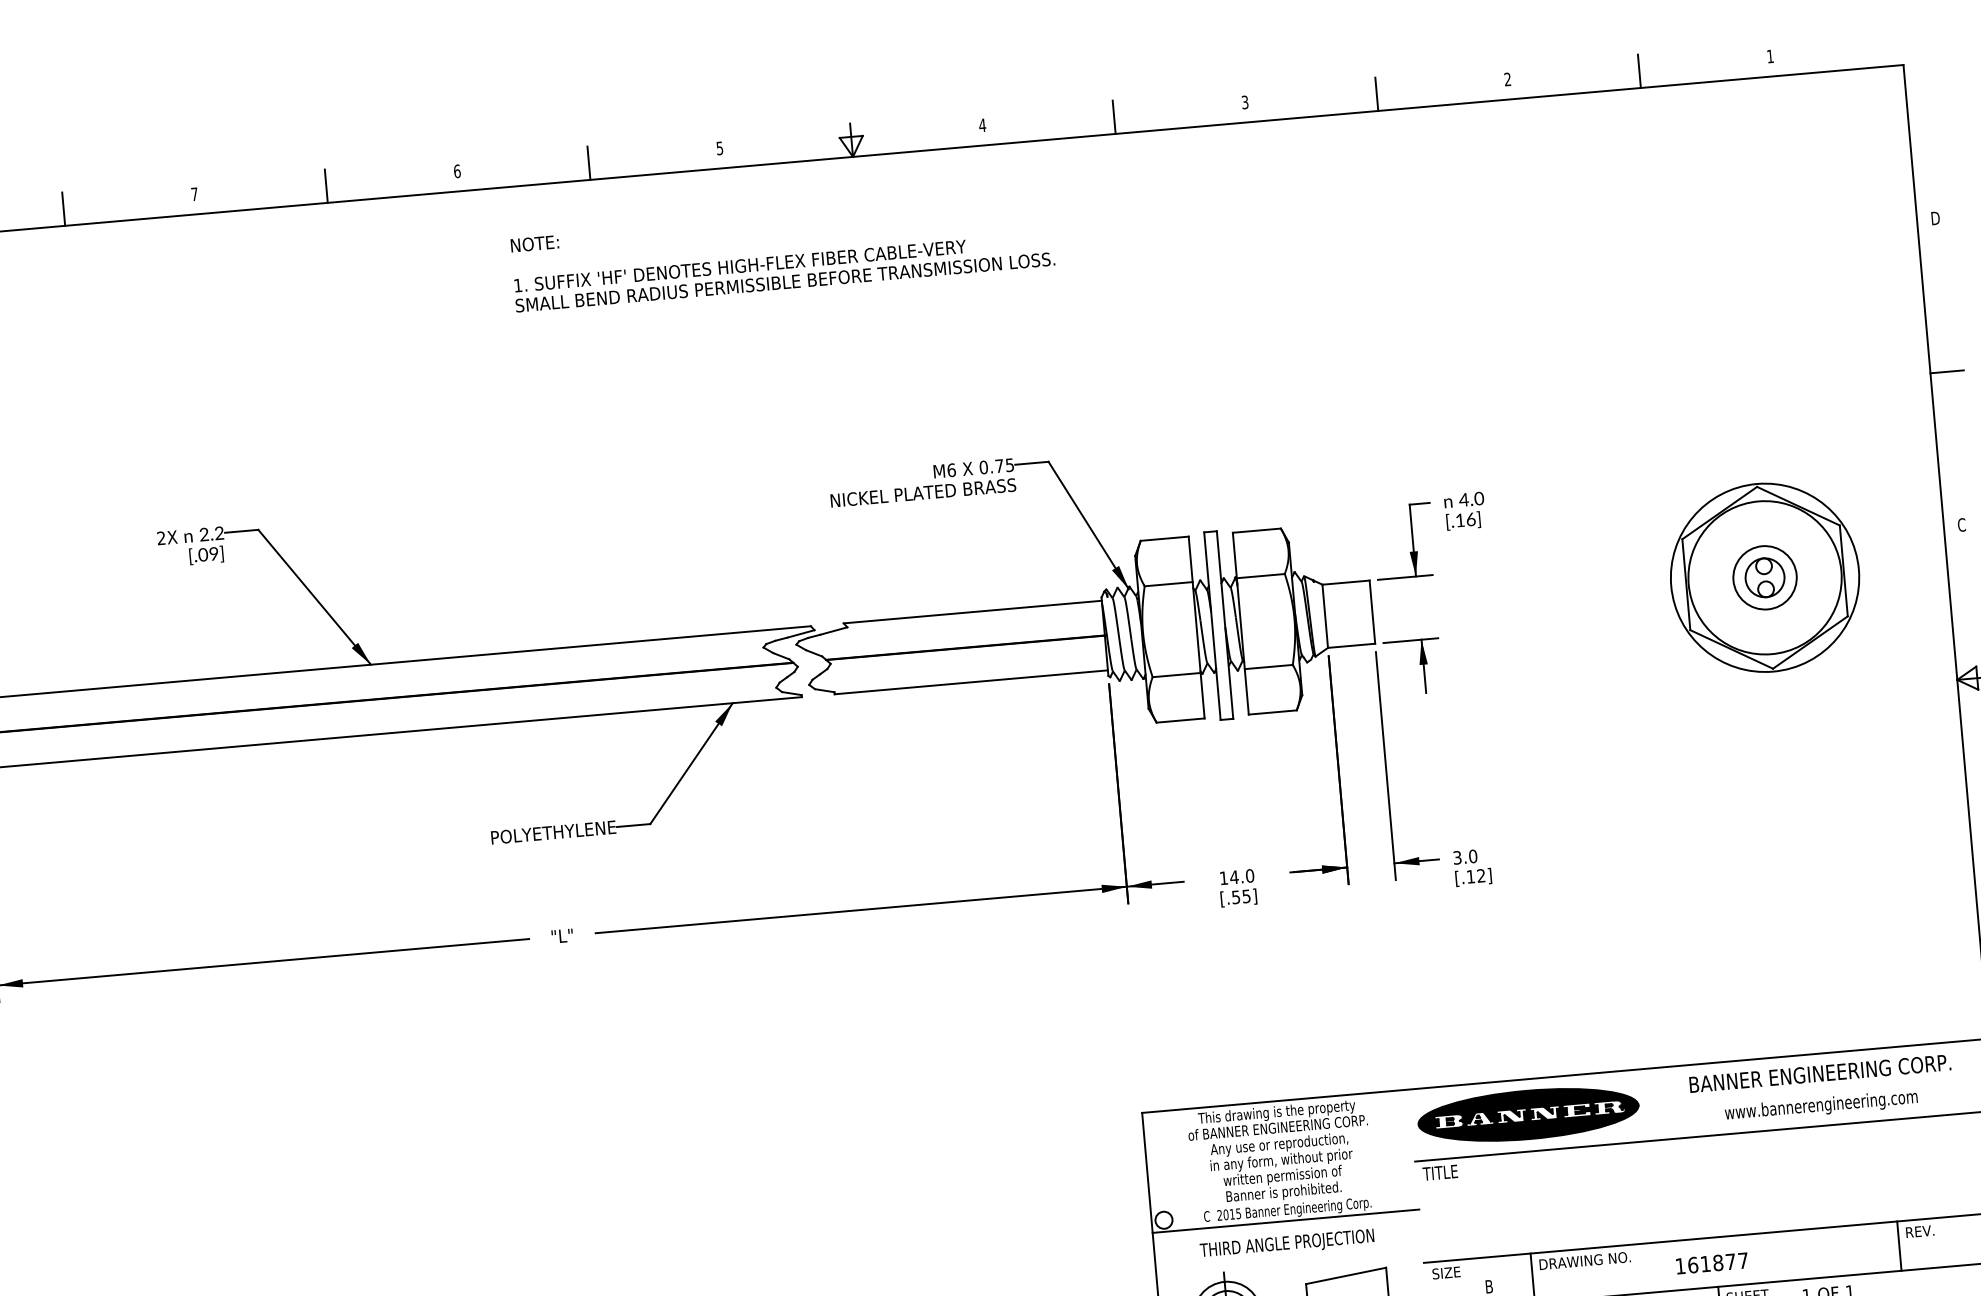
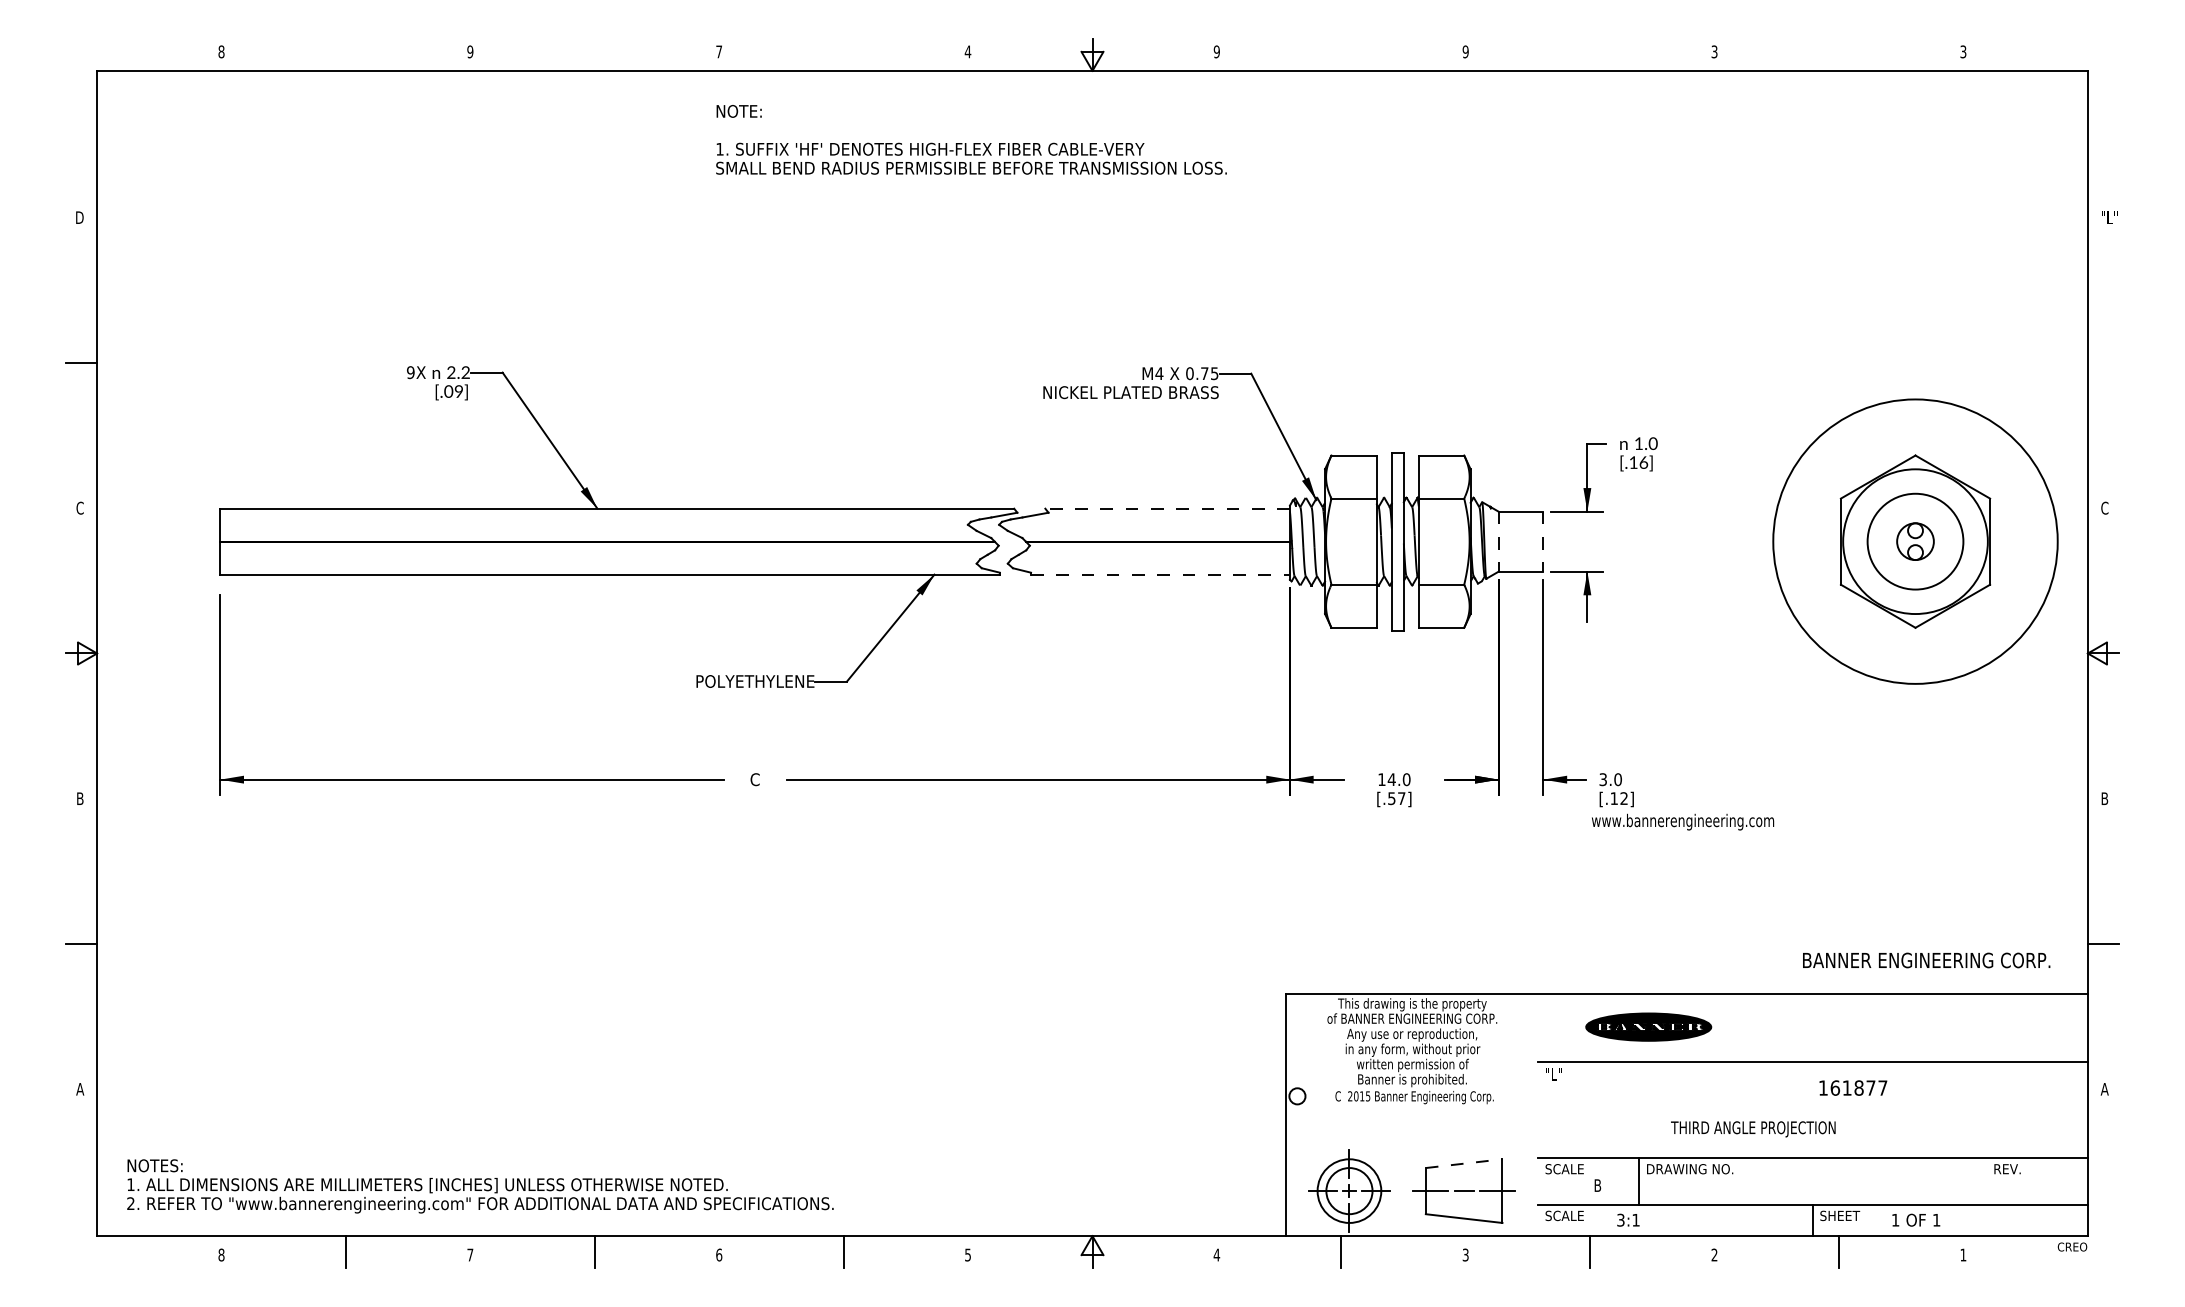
text: (1770, 56) -> (1963, 51), 1 -> 3
line: (1639, 70) -> (1839, 54), removed
text: (1507, 80) -> (1714, 52), 2 -> 3
line: (1377, 93) -> (1590, 54), removed
text: (1244, 102) -> (1465, 51), 3 -> 9
line: (1114, 116) -> (1341, 54), removed
text: (982, 125) -> (1216, 51), 4 -> 9
text: (719, 148) -> (967, 51), 5 -> 4
line: (588, 162) -> (843, 54), removed
text: (457, 170) -> (719, 51), 6 -> 7
line: (325, 185) -> (594, 54), removed
text: (194, 193) -> (470, 51), 7 -> 9
line: (63, 208) -> (345, 54), removed
text: (1939, 217) -> (2109, 217), D -> "L"
text: (782, 252) -> (971, 139), moved
line: (1946, 371) -> (2103, 362), removed
text: (951, 470) -> (1159, 373), M6 -> M4
text: (1463, 499) -> (1638, 443), 4.0 -> 1.0
text: (161, 538) -> (410, 372), 2X -> 9X
circle: (1765, 577) -> (1915, 541), size x1.6
circle: (1765, 577) -> (1915, 541), size x1.6
line: (972, 611) -> (1167, 508), solid -> dashed
line: (1372, 611) -> (1543, 541), solid -> dashed
line: (1324, 616) -> (1498, 541), solid -> dashed
line: (972, 682) -> (1161, 574), solid -> dashed
text: (1246, 896) -> (1401, 798), [.55] -> [.57]
text: (561, 936) -> (754, 779), "L" -> C
text: (1820, 1073) -> (1926, 960), moved
text: (1821, 1105) -> (1683, 821), moved
part: (1528, 1114) -> (1648, 1026), size x0.6
text: (1440, 1172) -> (1561, 1074), TITLE -> "L"
line: (1285, 1221) -> (1411, 1107), removed
text: (1287, 1244) -> (1753, 1129), moved
line: (1898, 1245) -> (1986, 1180), removed
text: (1712, 1262) -> (1853, 1087), moved
text: (1456, 1272) -> (1568, 1169), SIZE -> SCALE
line: (1346, 1275) -> (1464, 1163), solid -> dashed

